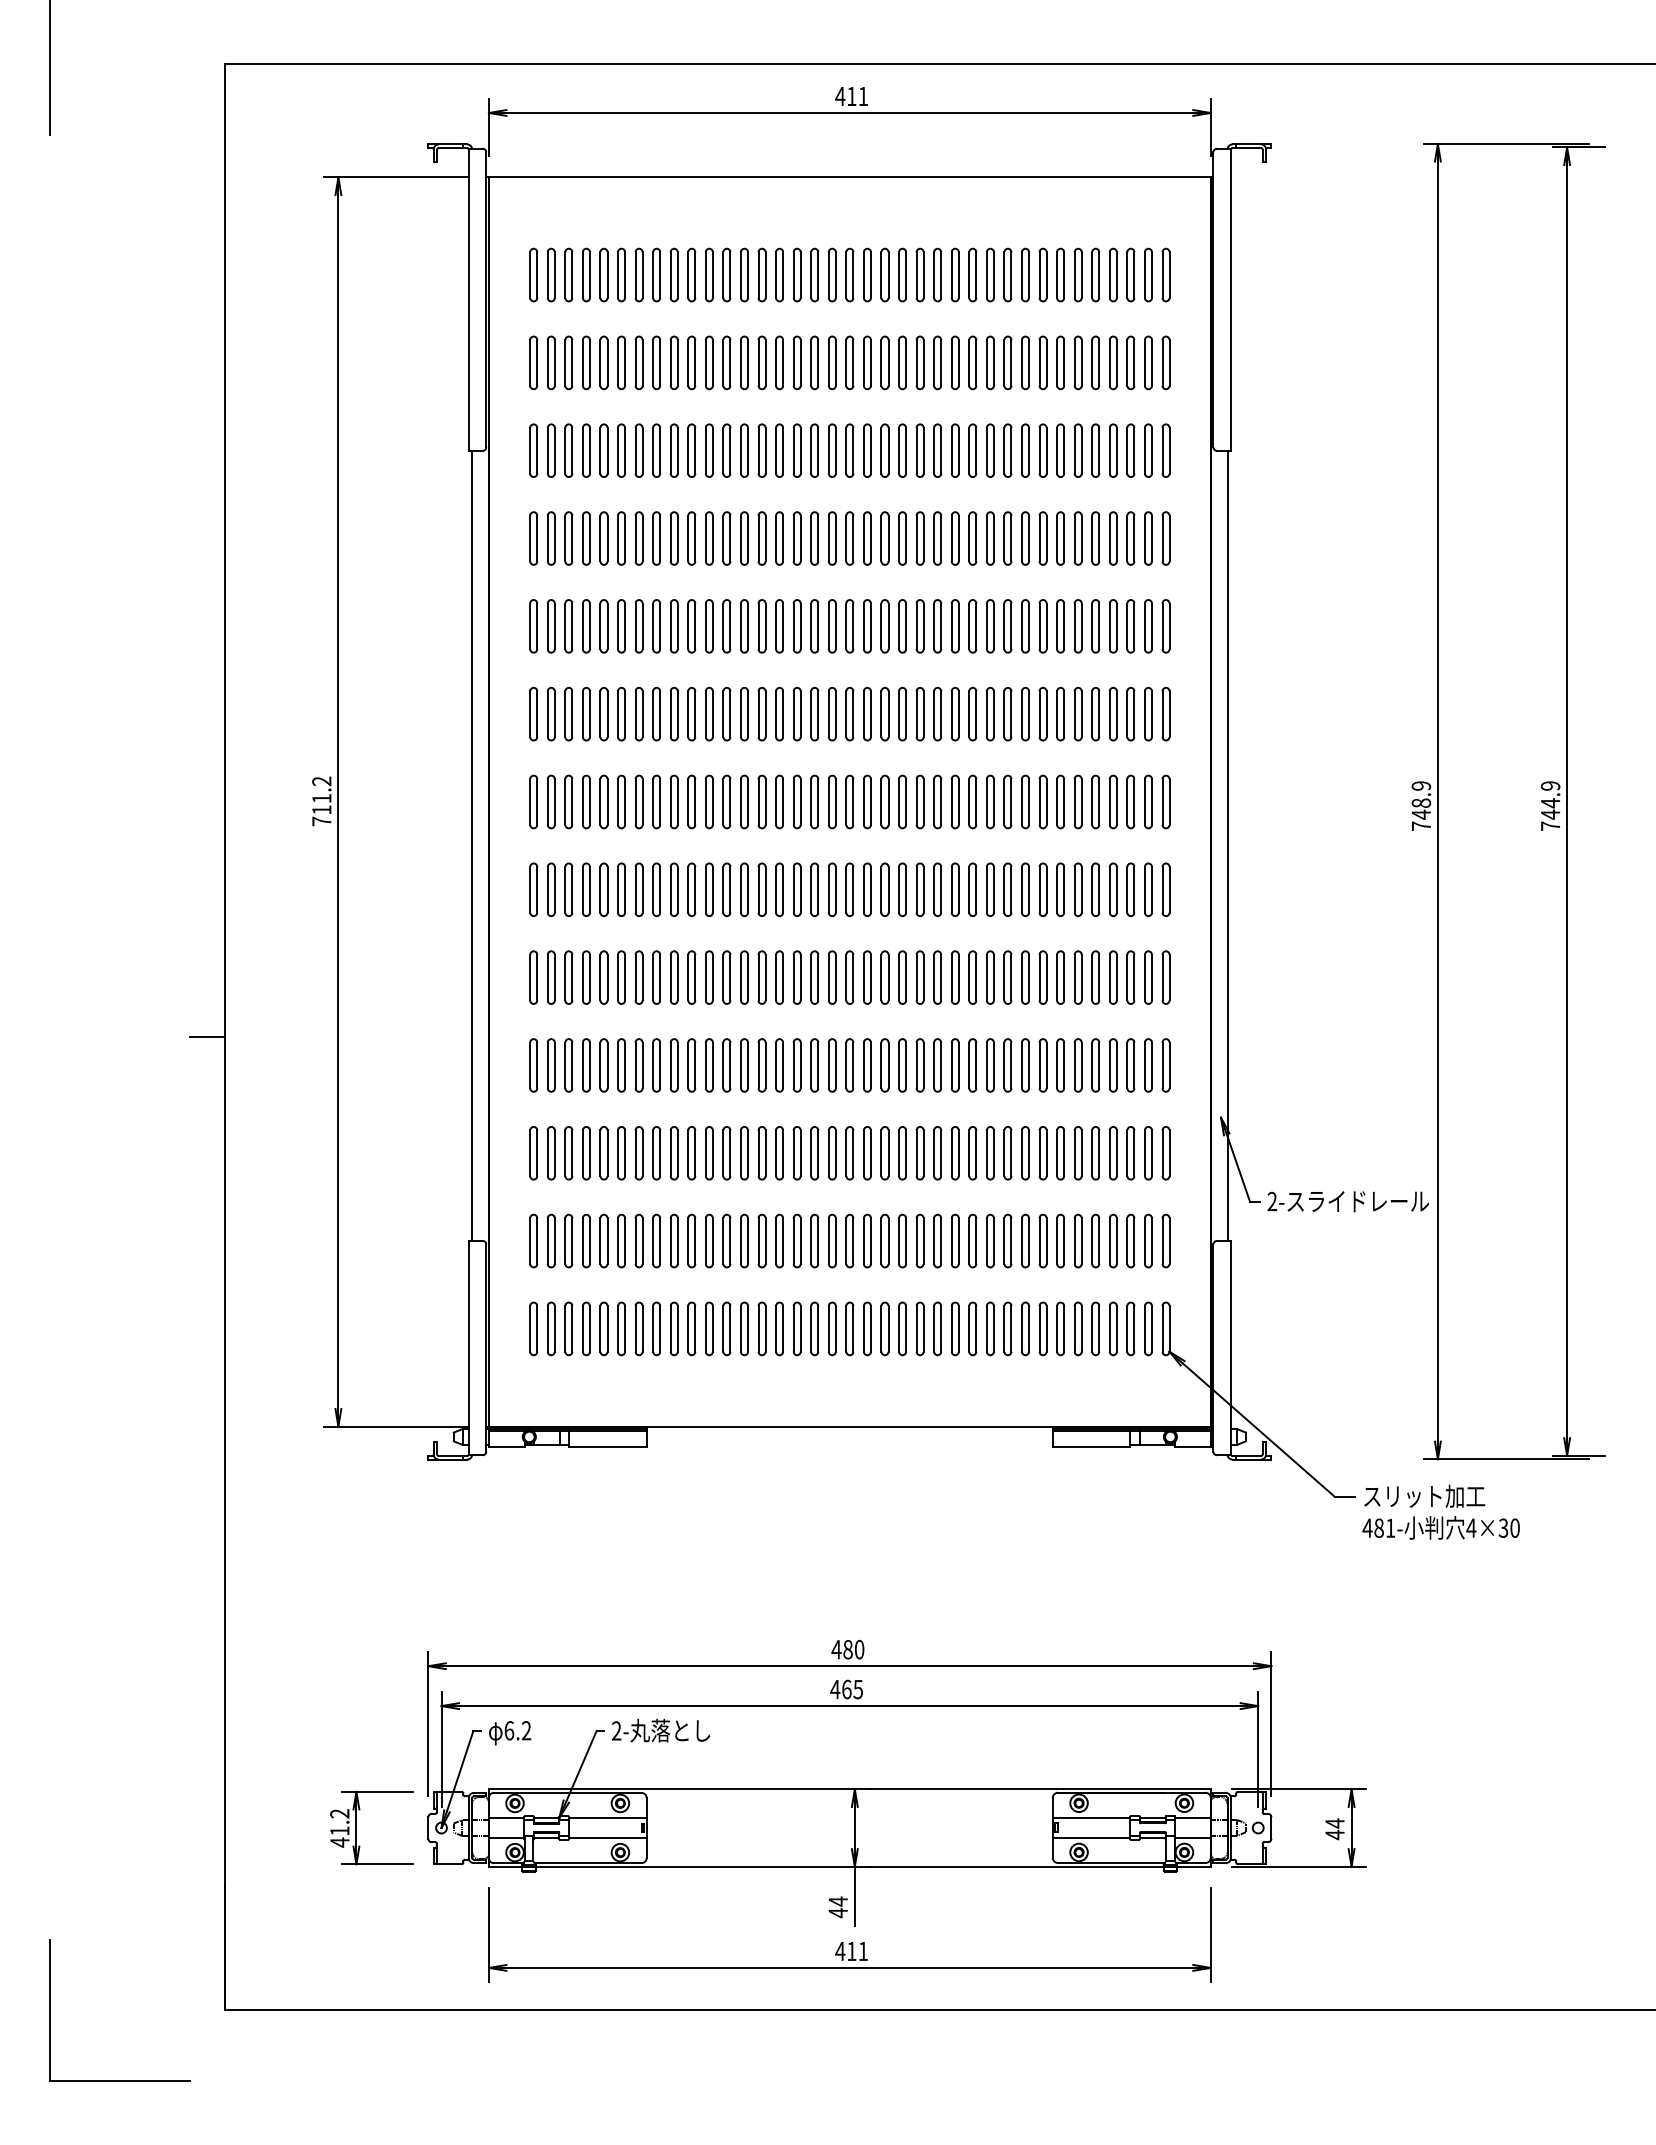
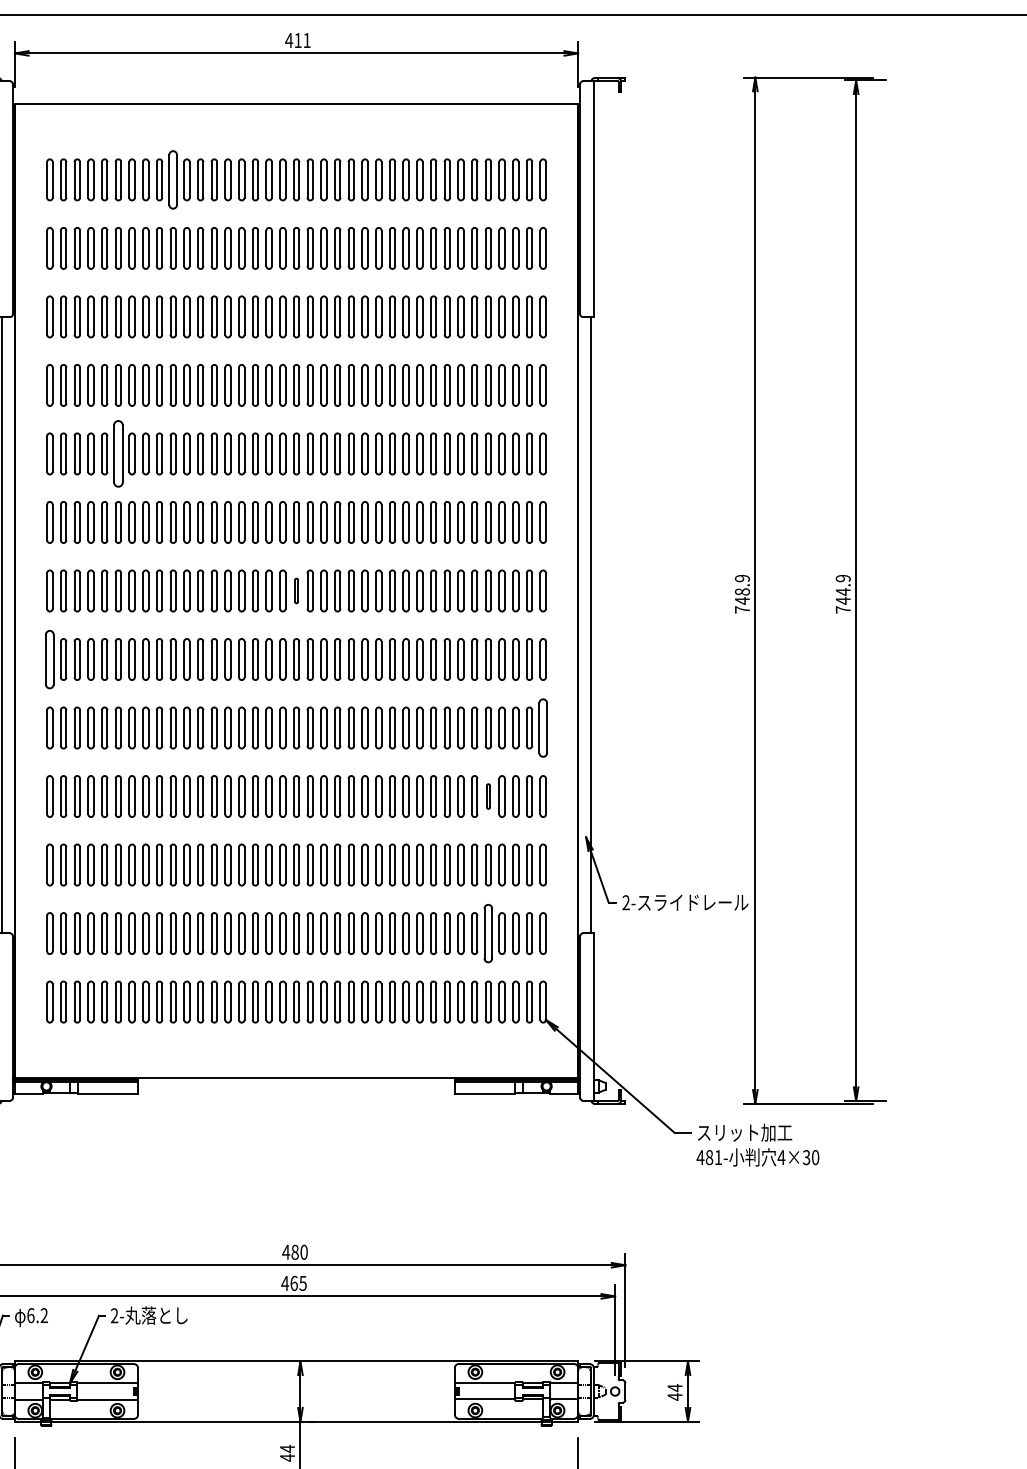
part: (691, 274) -> (173, 179), size x1.4
part: (621, 626) -> (118, 454), size x1.6
part: (849, 801) -> (296, 590), size x0.6
part: (533, 889) -> (49, 659), size x1.4
part: (1165, 977) -> (542, 727), size x1.4
part: (1095, 1065) -> (488, 796), size x0.6
part: (1095, 1240) -> (488, 933), size x1.4

